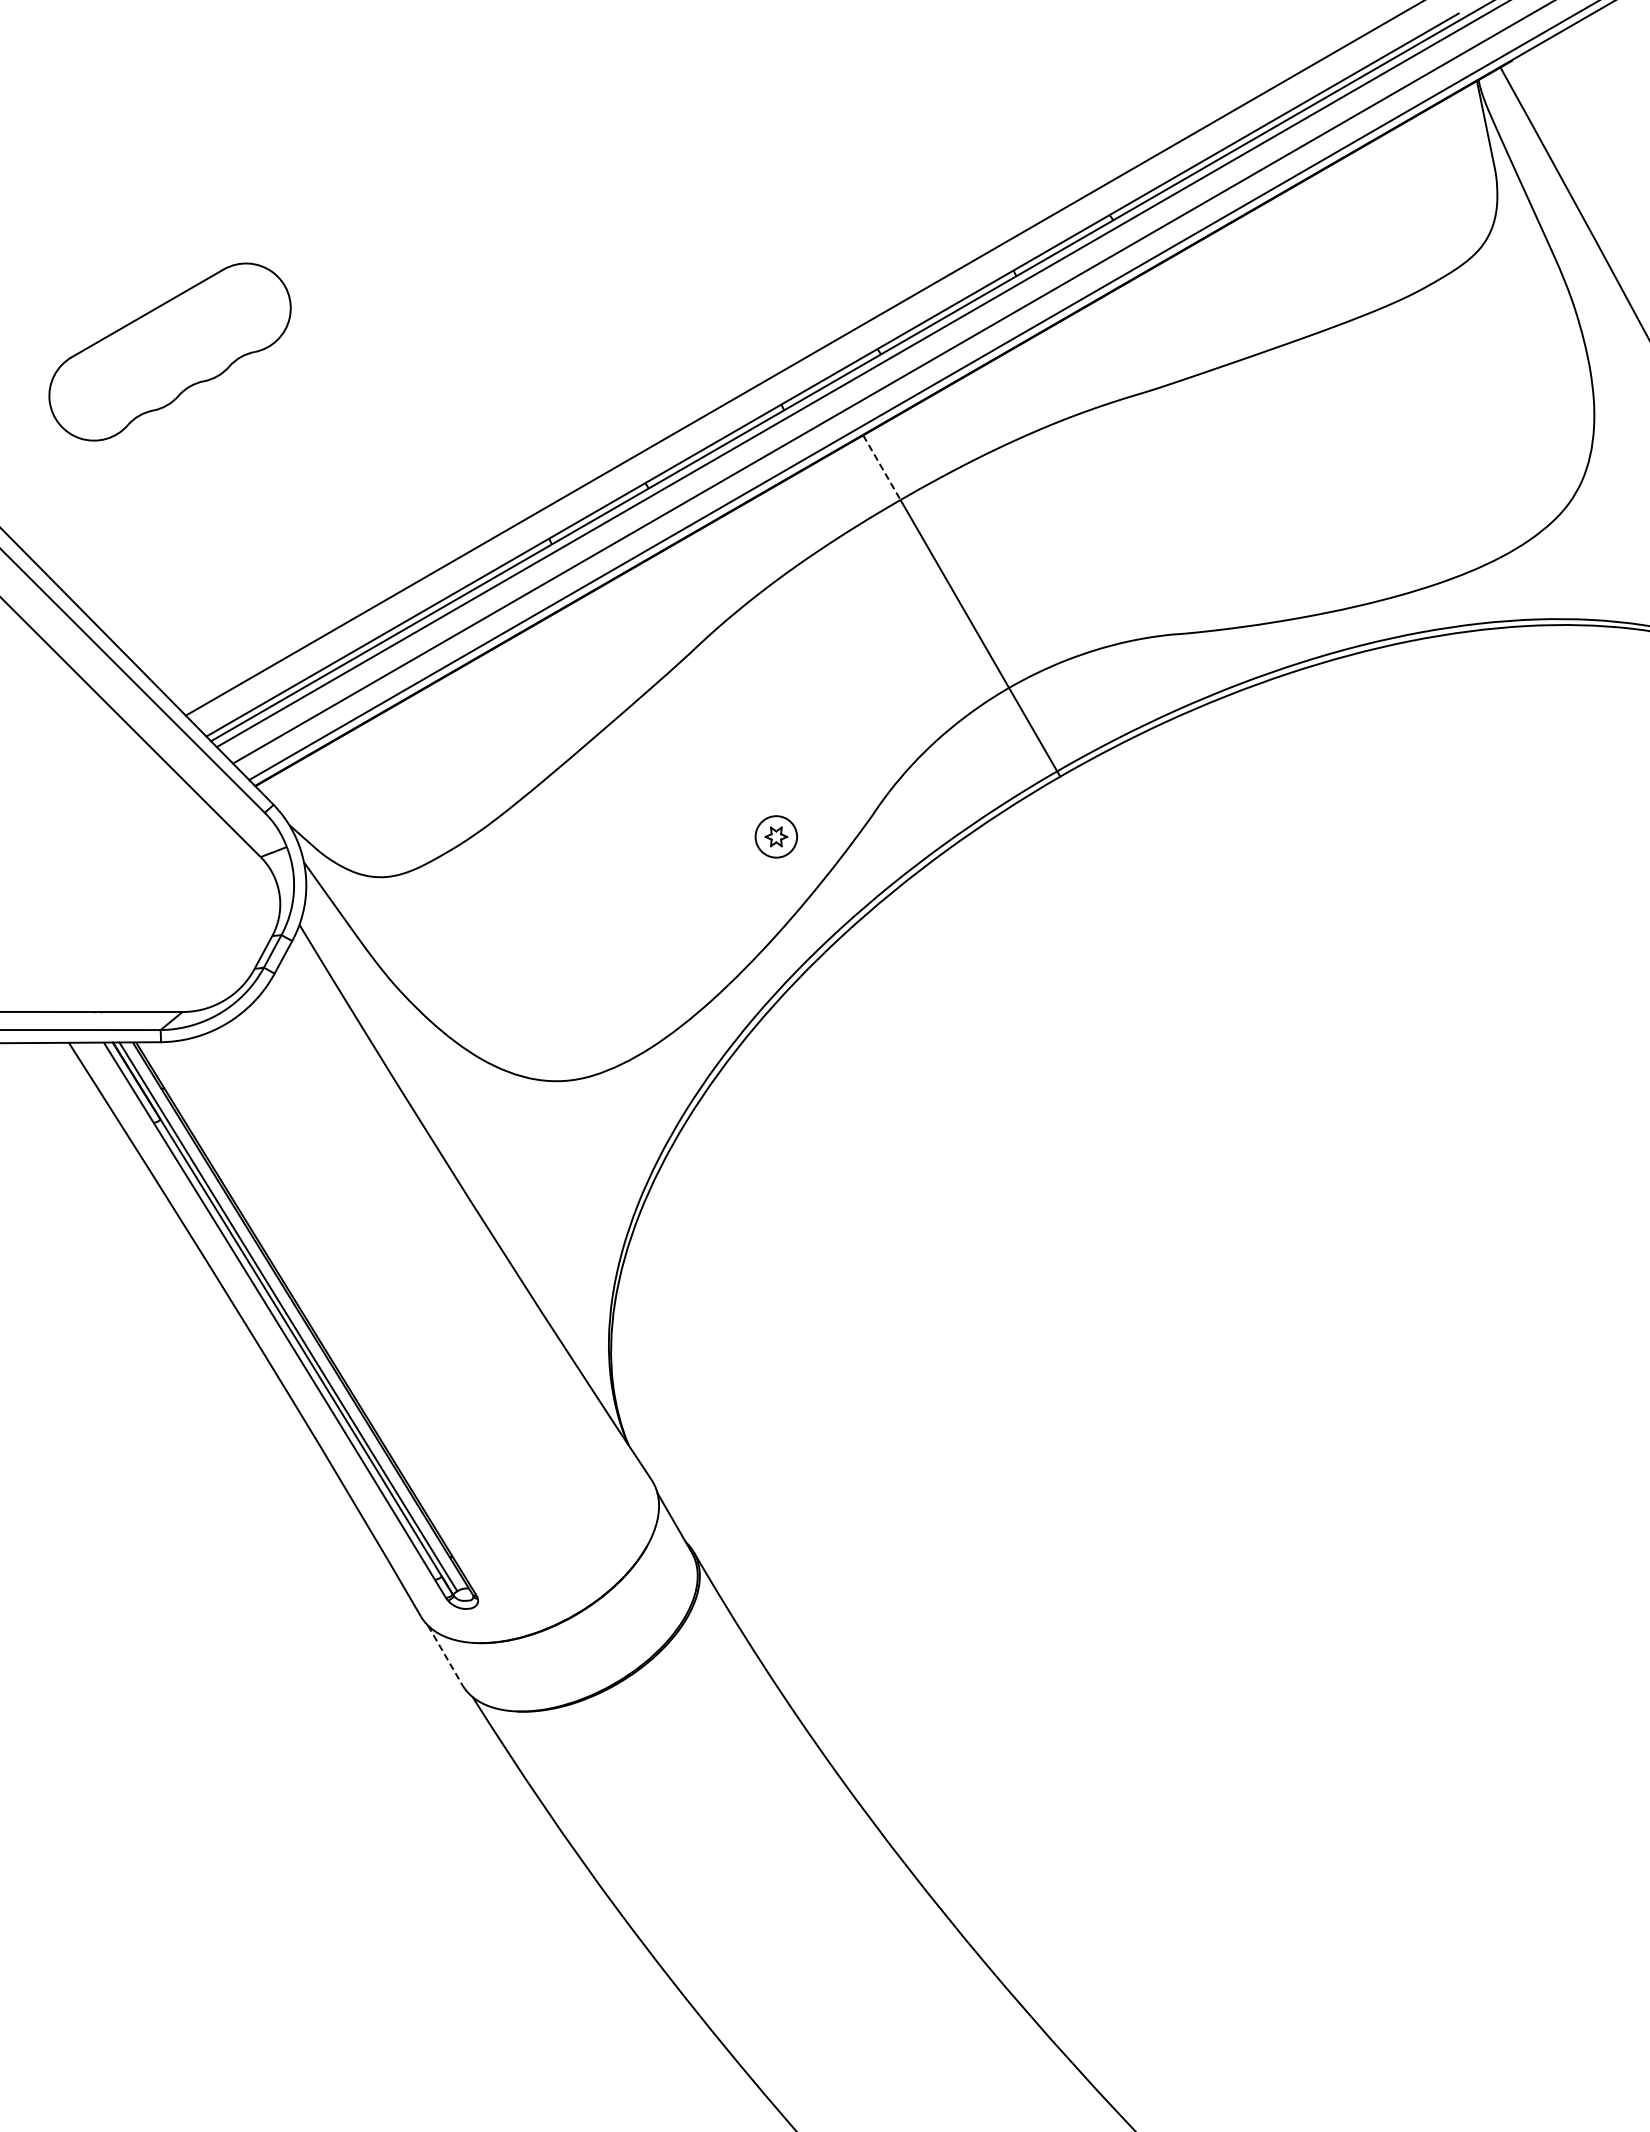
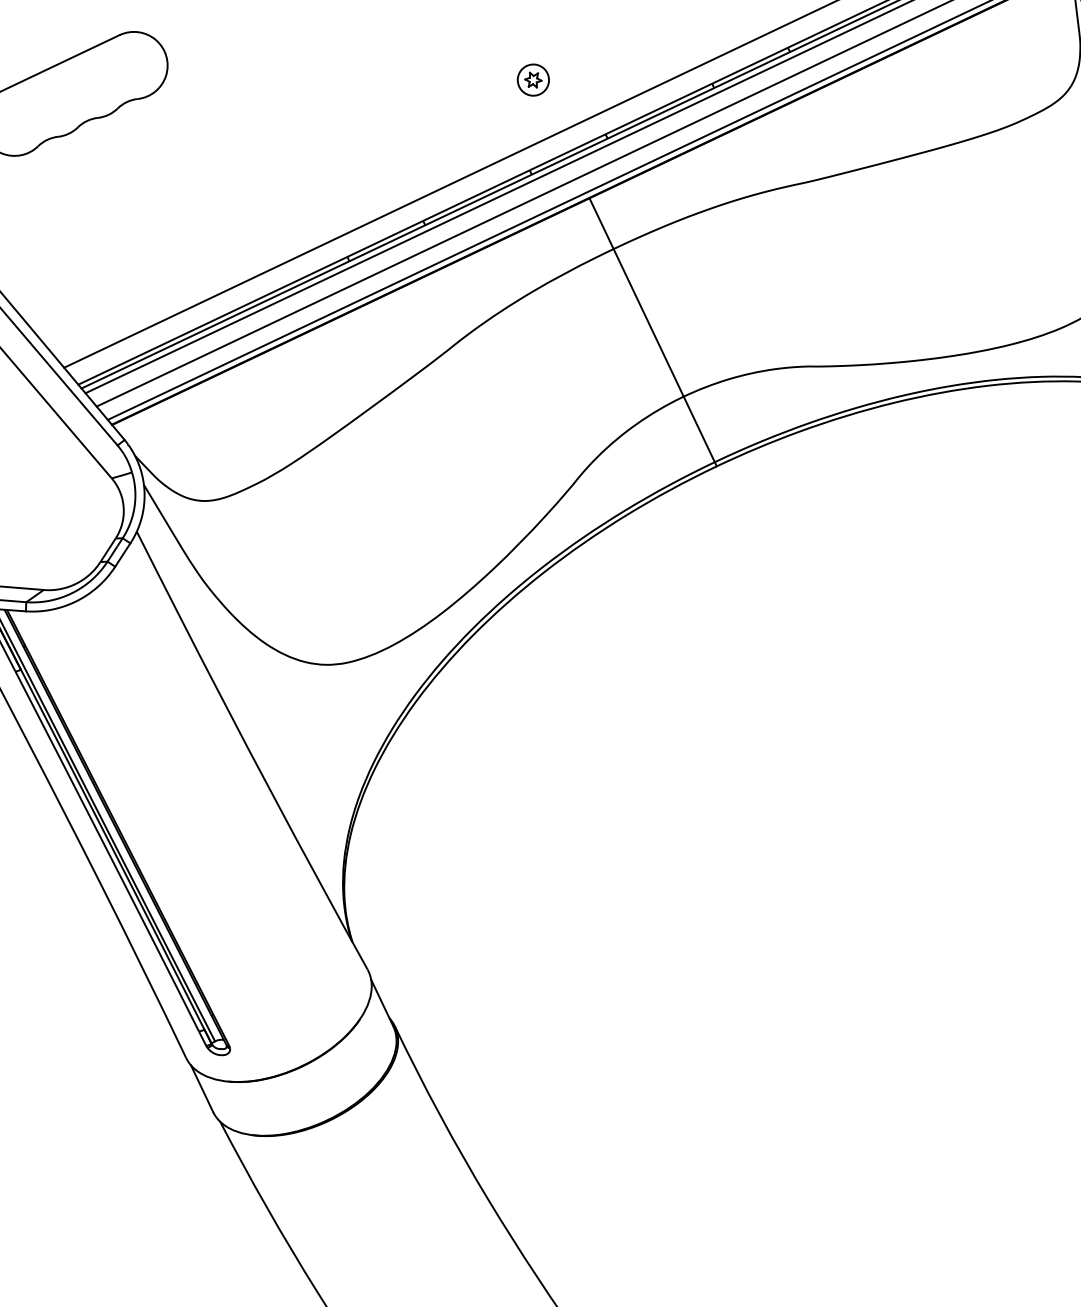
line: (882, 468) -> (601, 224), dashed -> solid
part: (775, 836) -> (532, 79), moved
line: (445, 1655) -> (202, 1088), dashed -> solid

